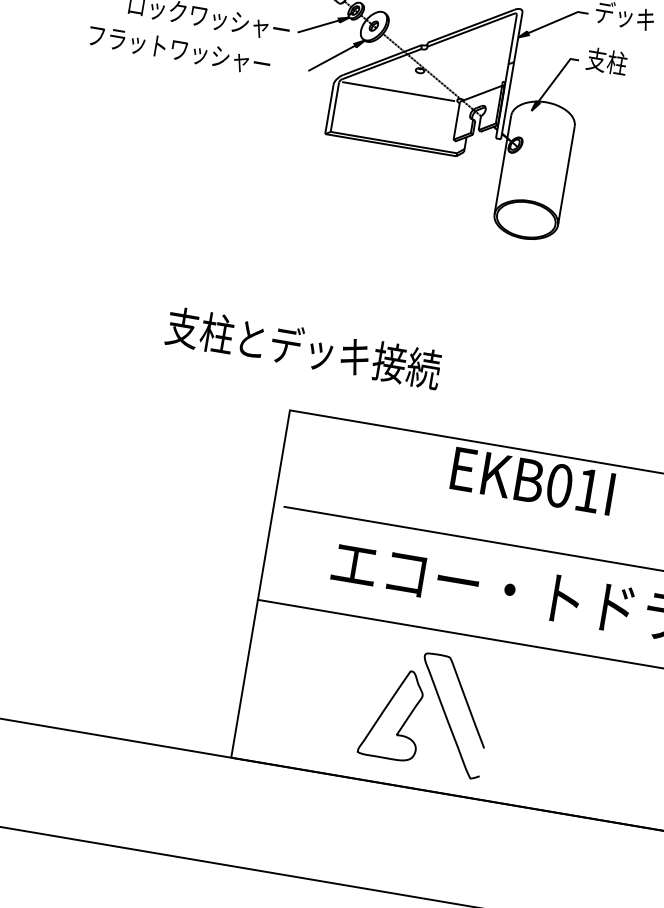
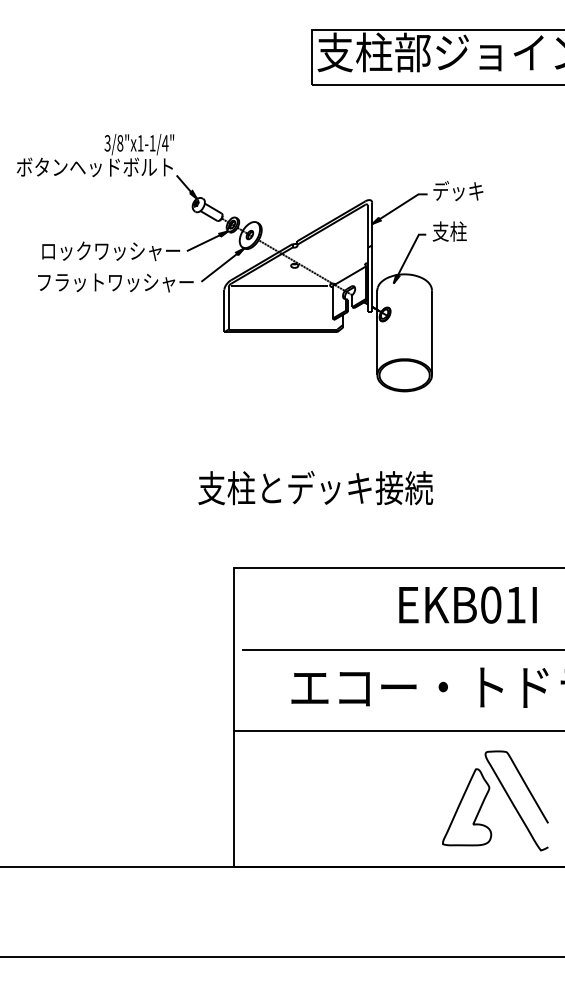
text: (179, 49) -> (115, 282), moved
text: (303, 348) -> (315, 488), moved
text: (532, 480) -> (467, 604), moved
part: (419, 704) -> (487, 795), moved

